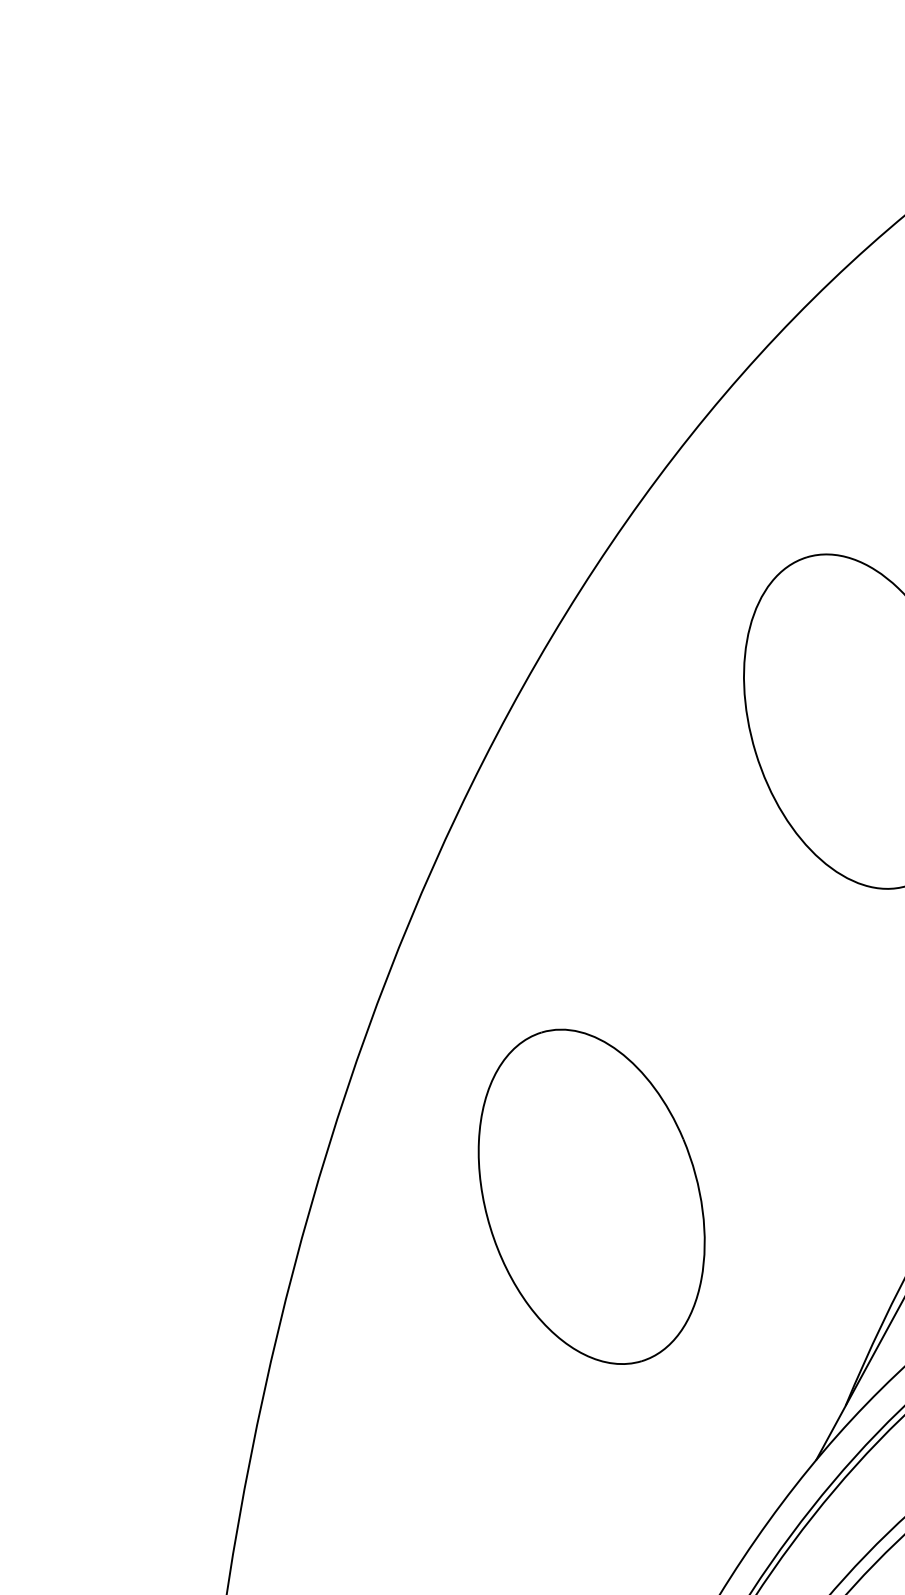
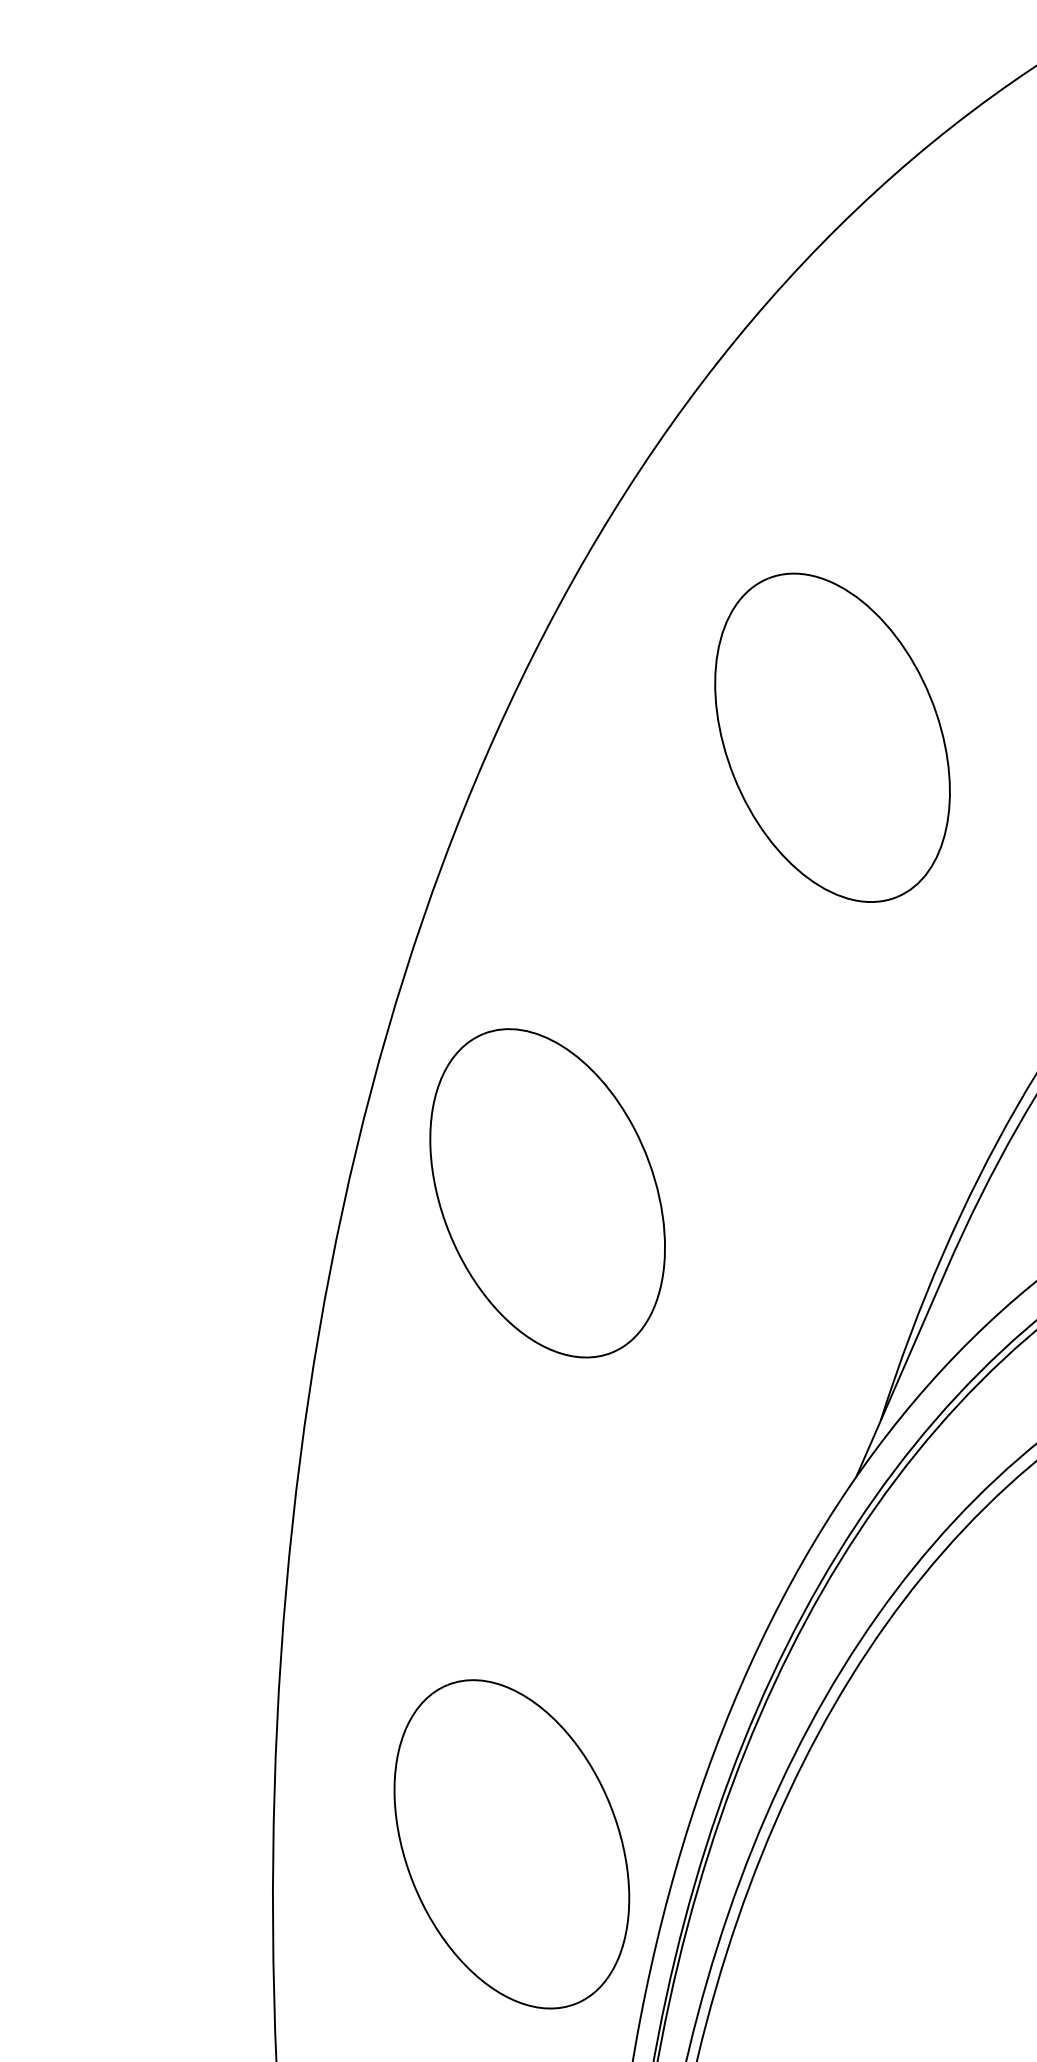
part: (591, 1197) -> (547, 1193), moved

